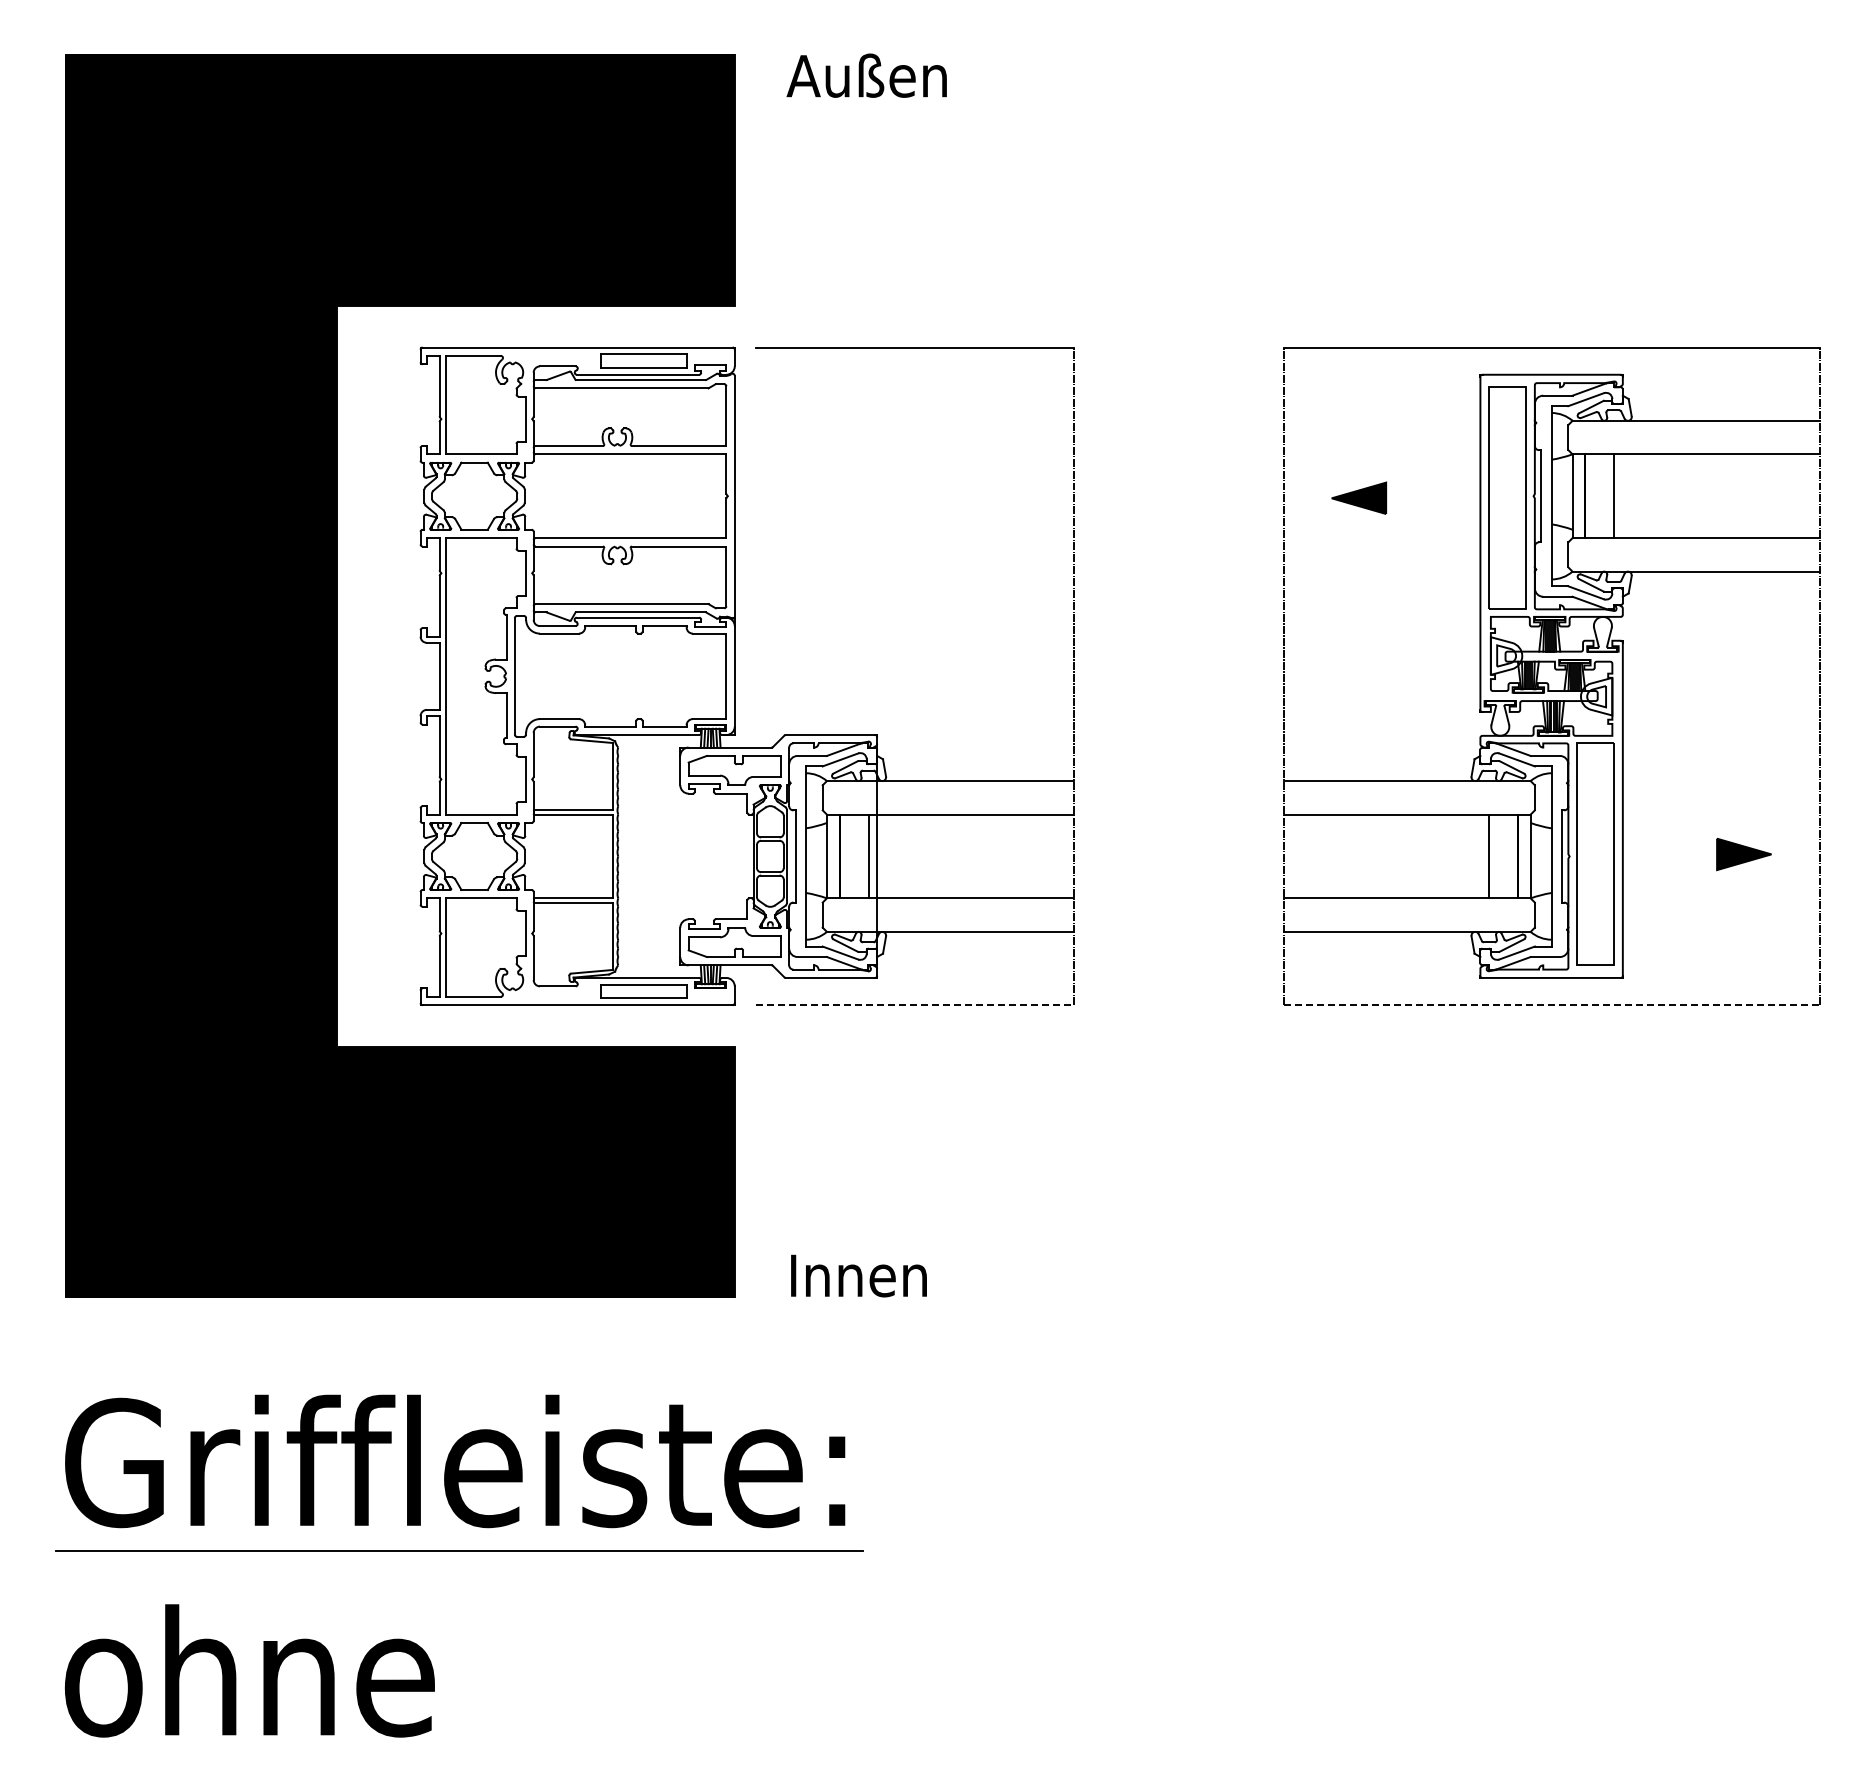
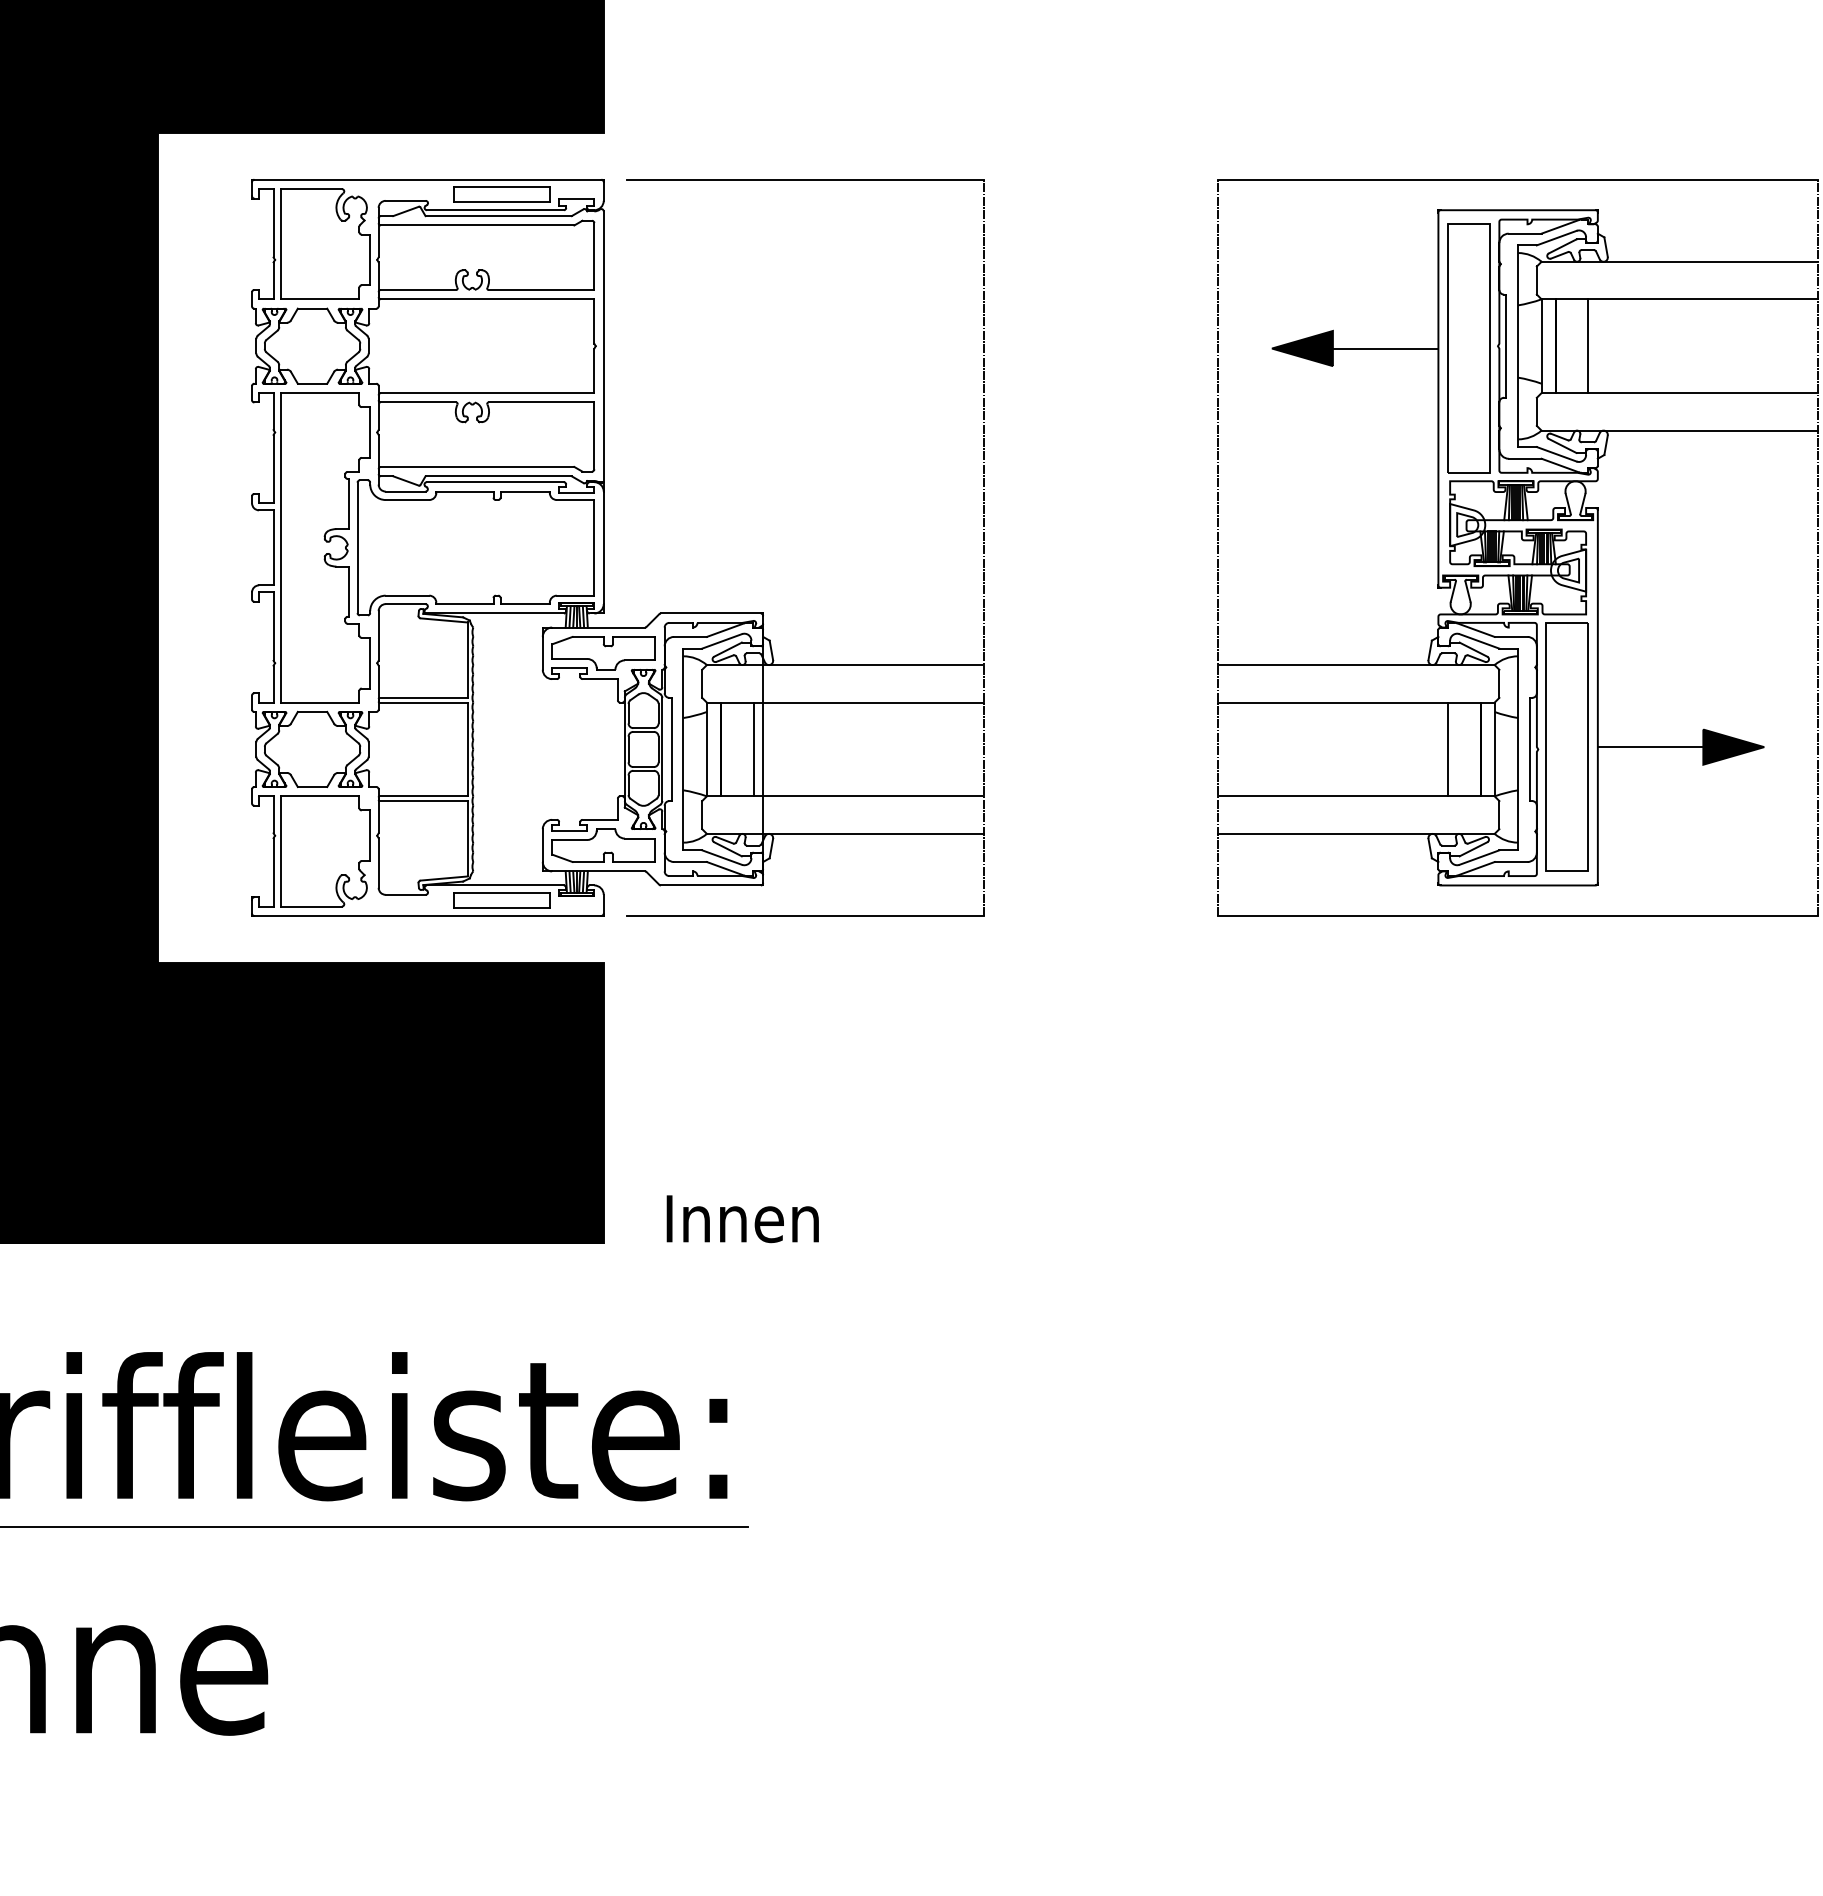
line: (1433, 498) -> (1385, 348), added
line: (1669, 854) -> (1650, 747), added
line: (915, 1005) -> (806, 916), dashed -> solid
line: (1552, 1005) -> (1519, 916), dashed -> solid

